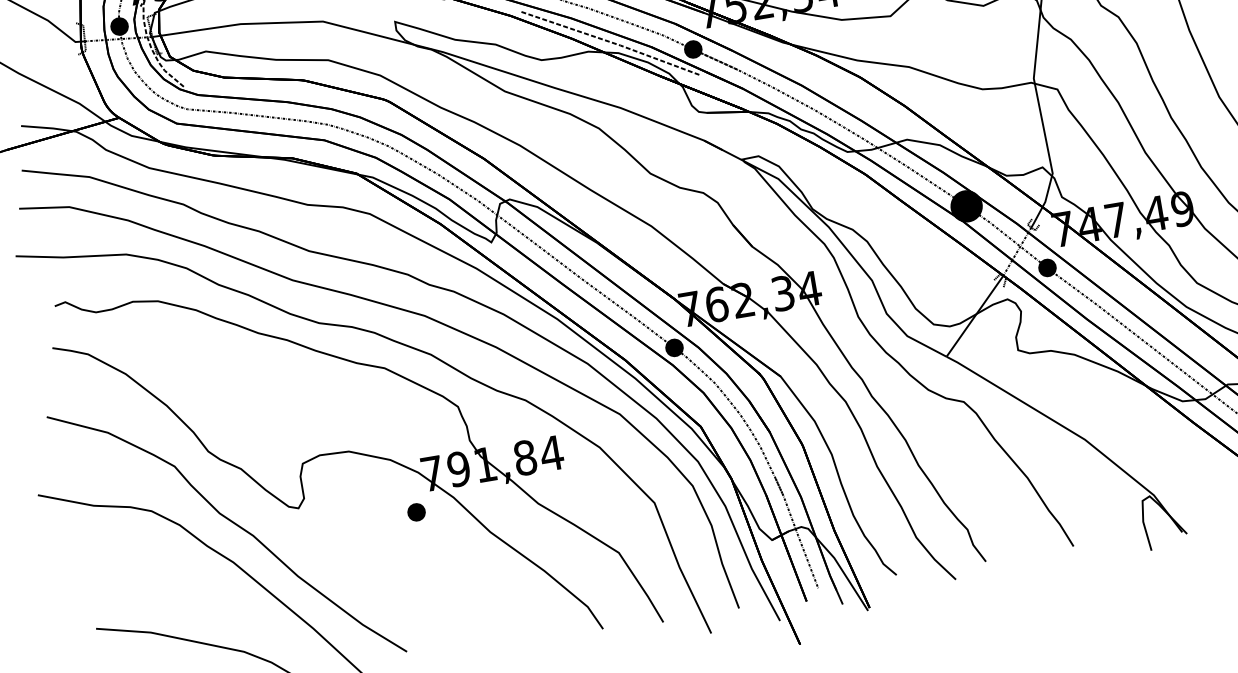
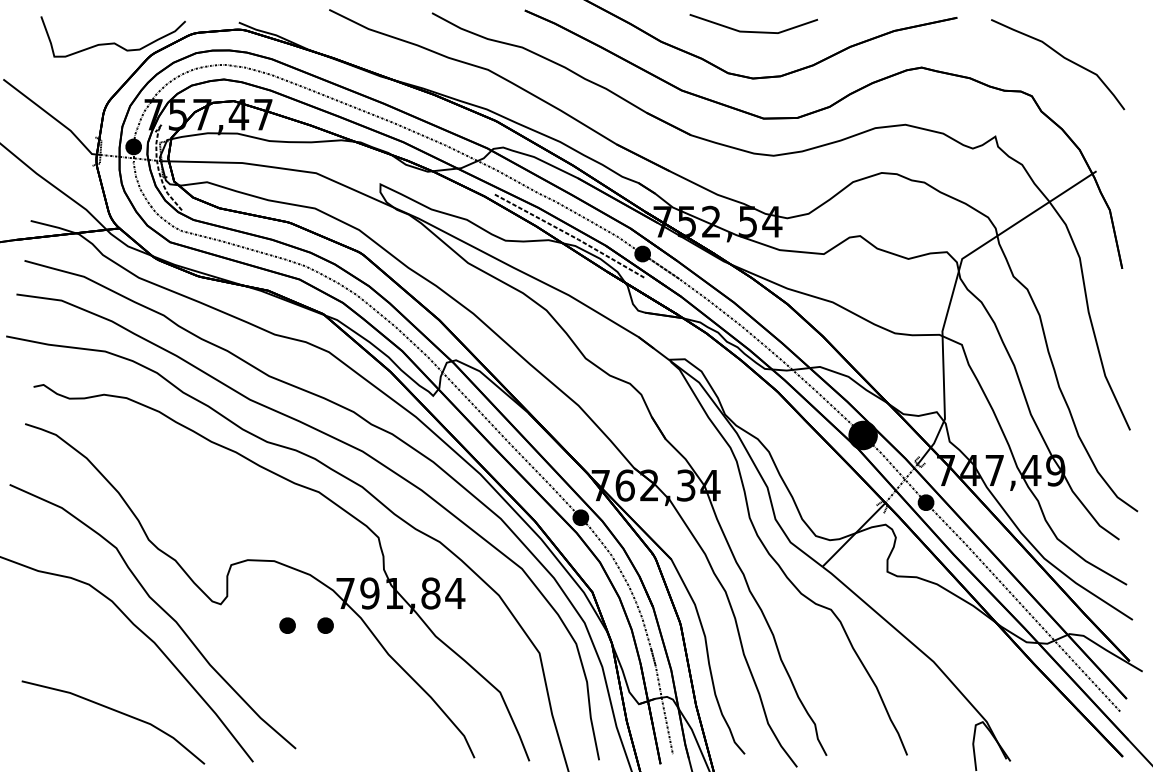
part: (375, 519) -> (287, 625), added

